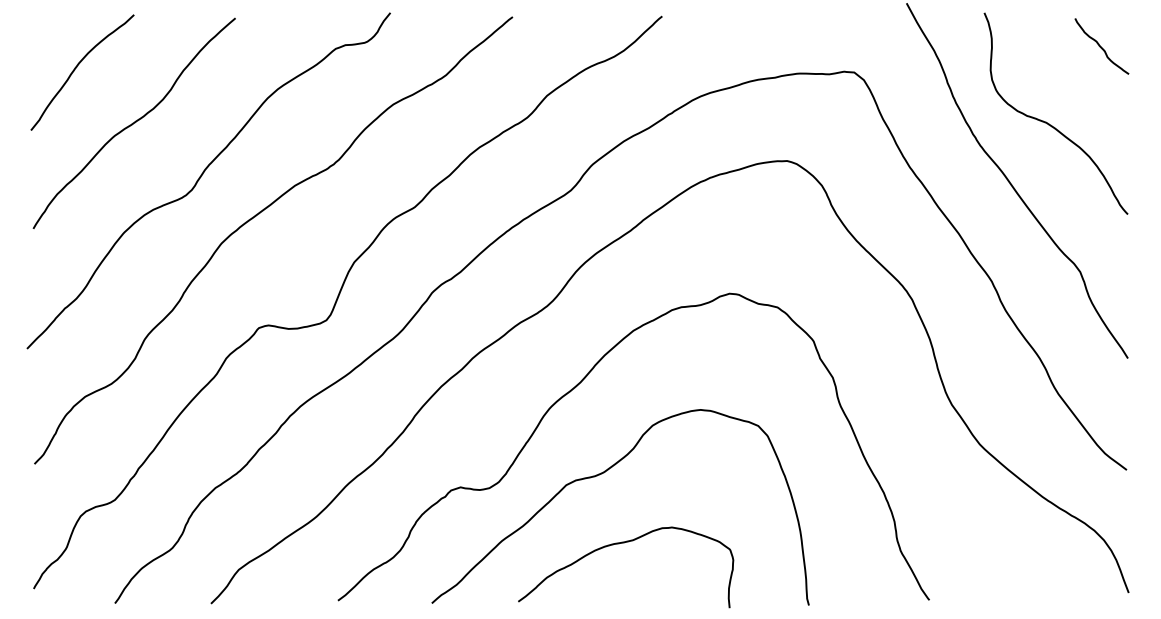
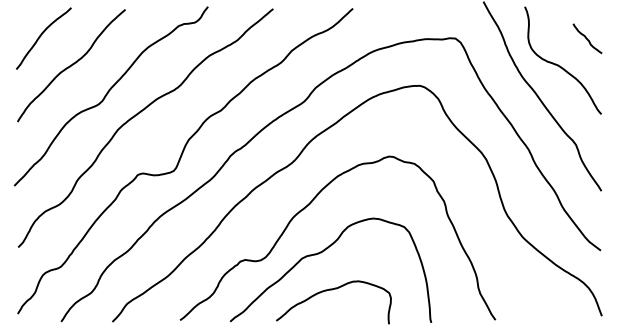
curve: (1101, 46) -> (587, 38), moved

